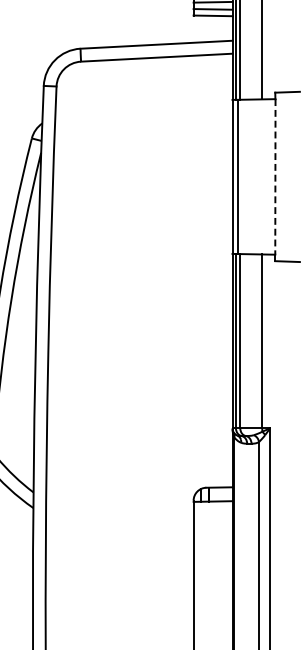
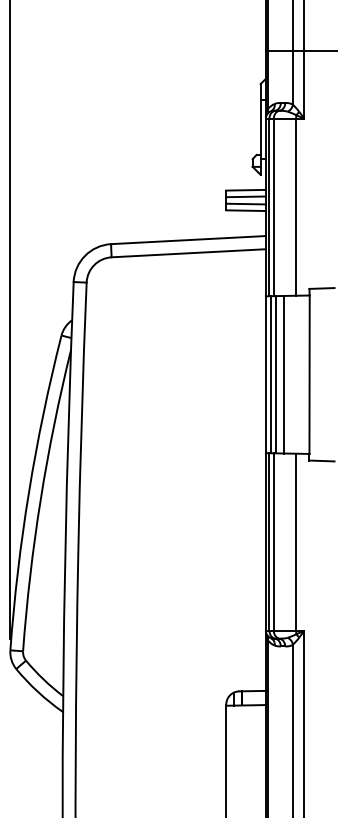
line: (242, 176) -> (276, 374), added
line: (250, 176) -> (284, 374), added
line: (275, 177) -> (309, 375), dashed -> solid

